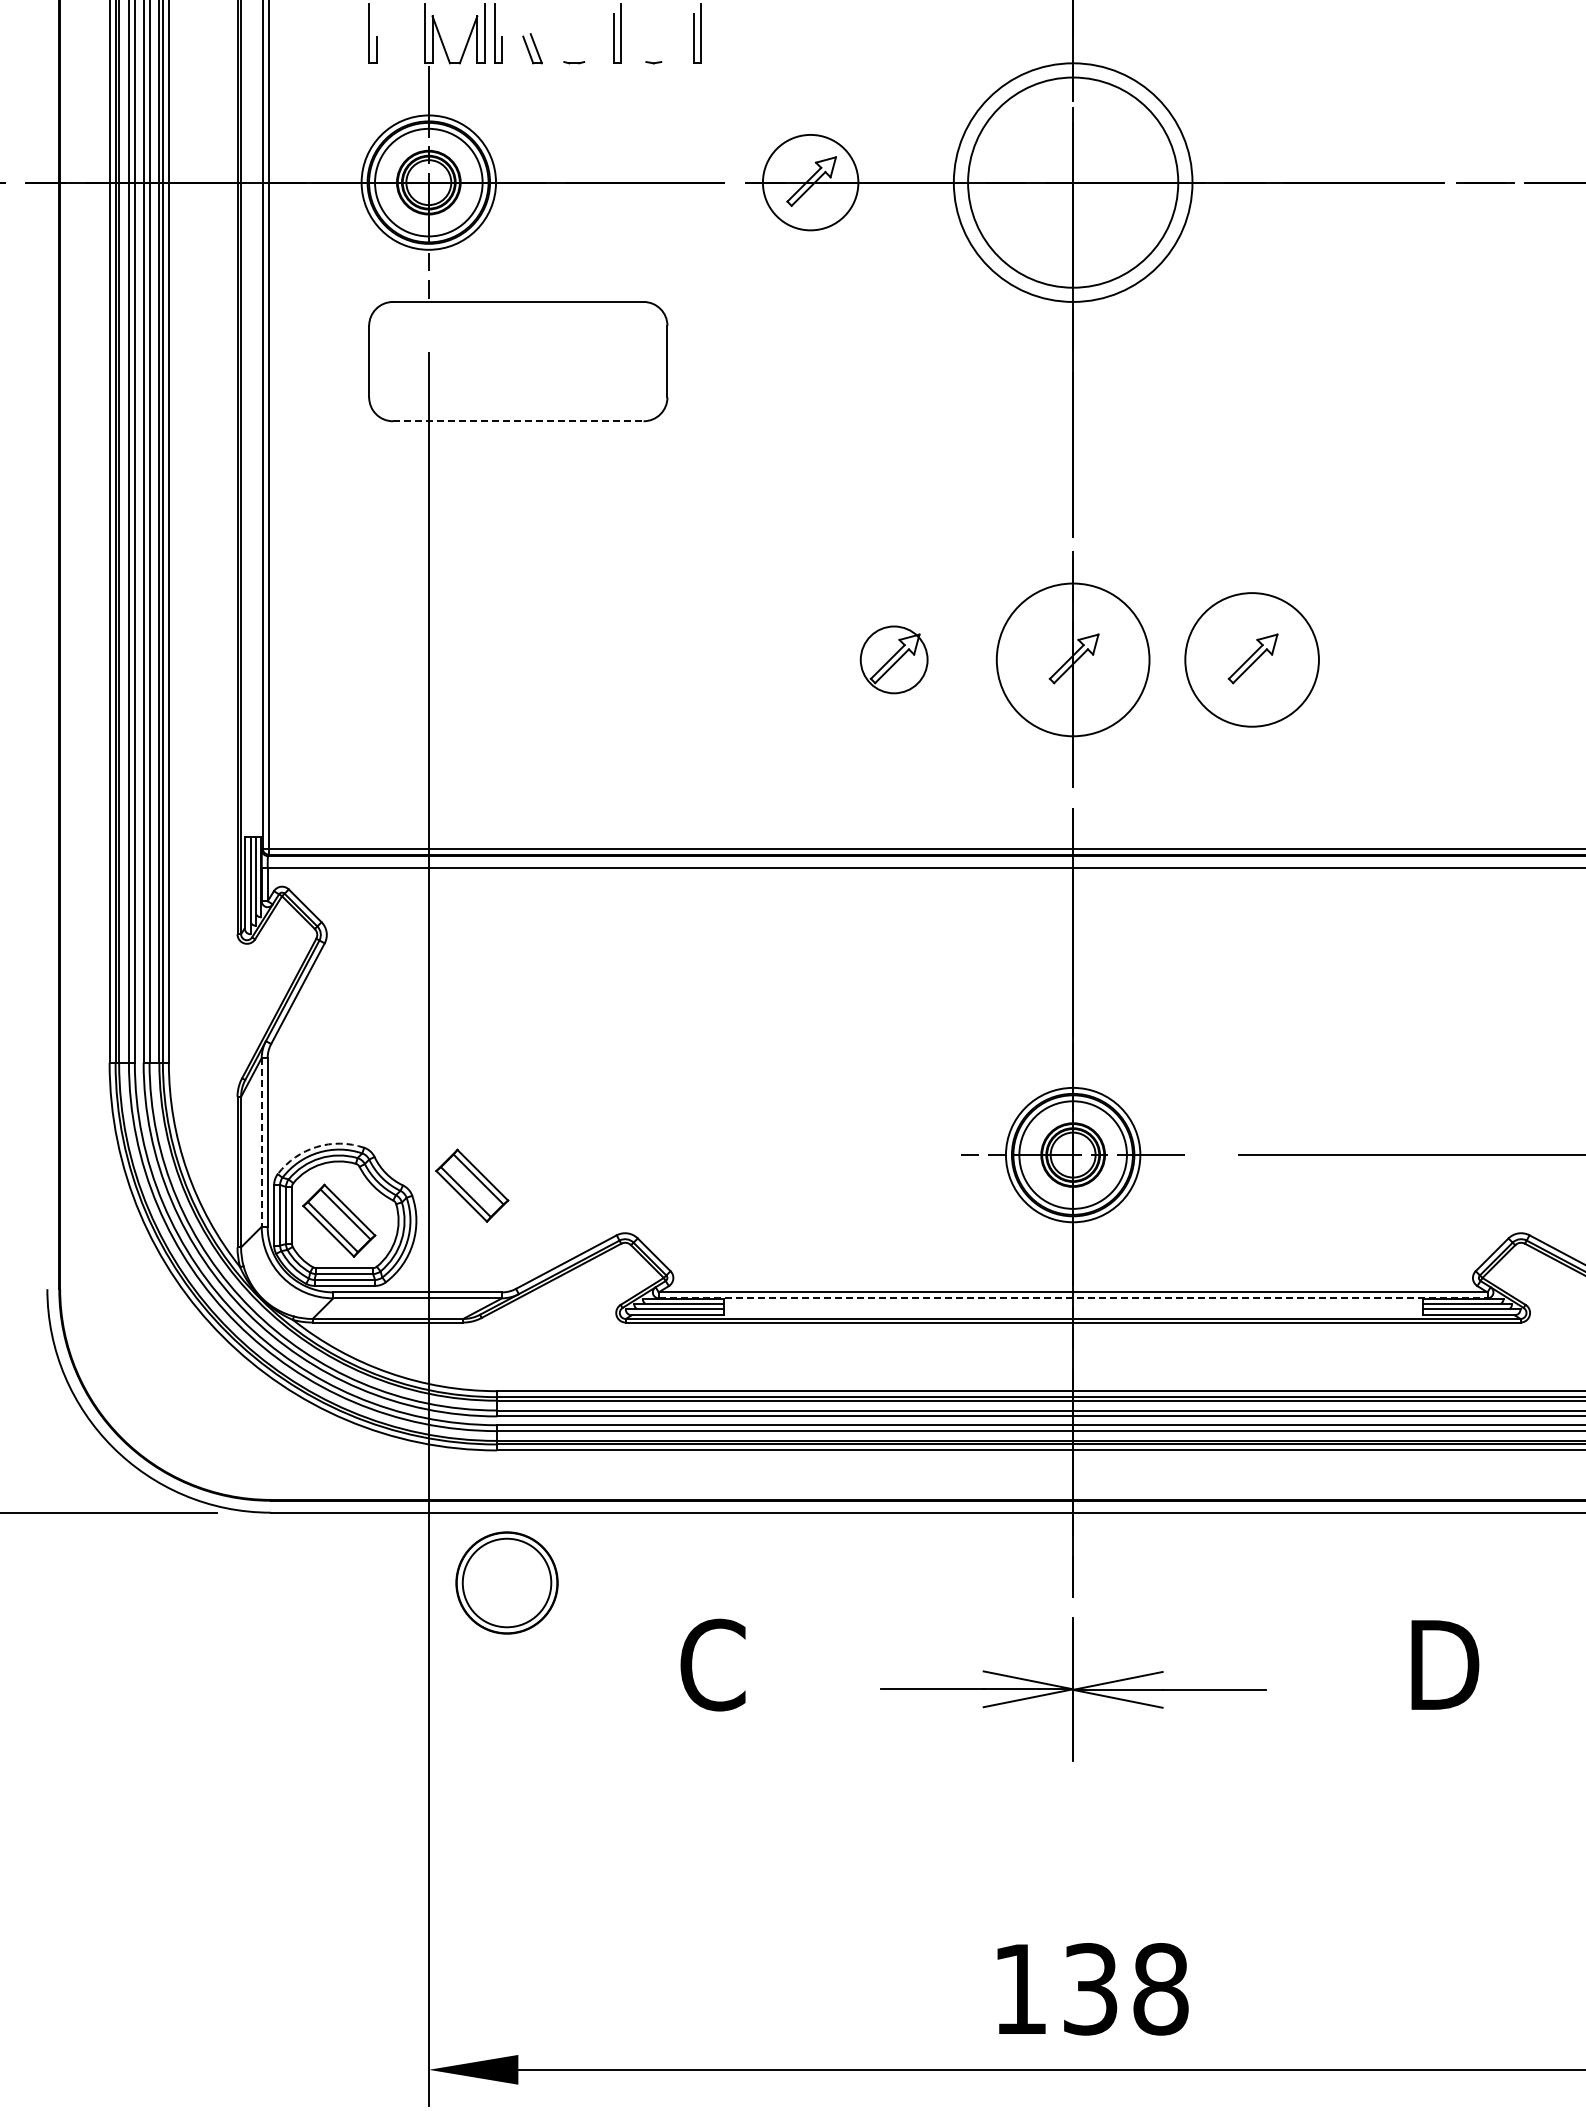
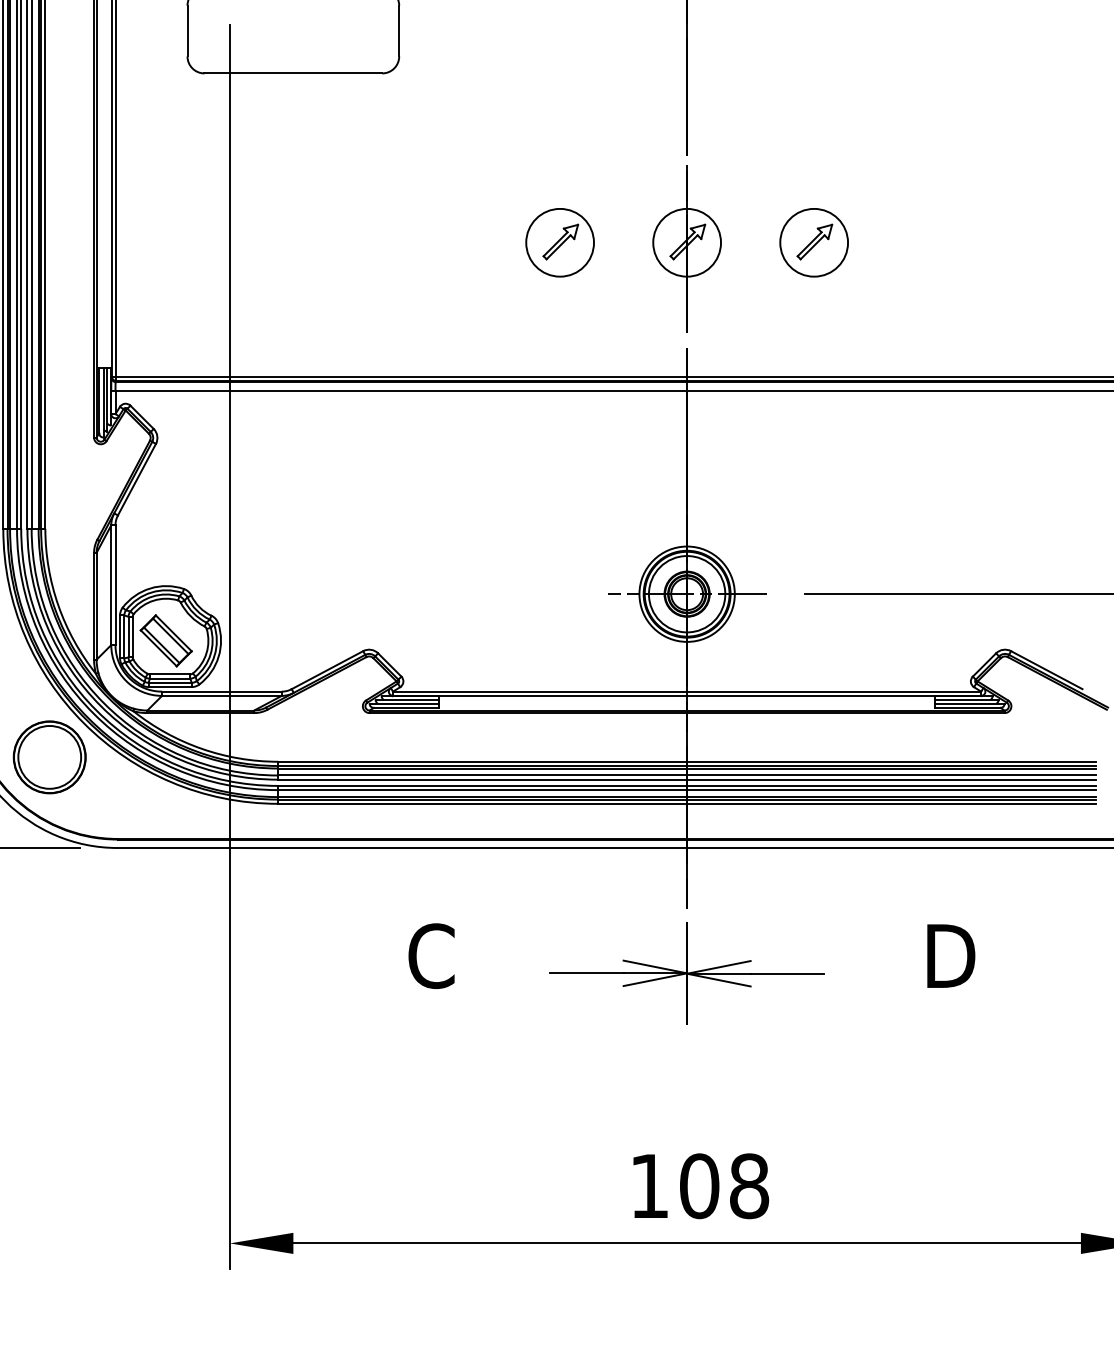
line: (518, 421) -> (293, 73), dashed -> solid
circle: (893, 659) -> (559, 242), size x1.43
circle: (1072, 659) -> (686, 242), size x0.62
circle: (1251, 659) -> (813, 242), size x0.71
line: (261, 1142) -> (111, 585), dashed -> solid
arc: (316, 1147) -> (150, 588), dashed -> solid
part: (472, 1185) -> (260, 615), removed
line: (1073, 1298) -> (687, 695), dashed -> solid
part: (506, 1582) -> (49, 757), moved
text: (1090, 1989) -> (699, 1186), 138 -> 108

